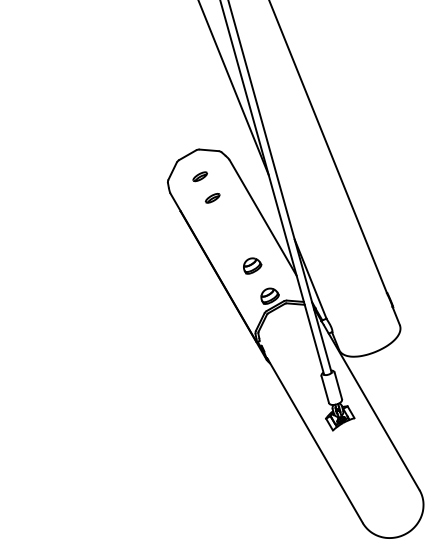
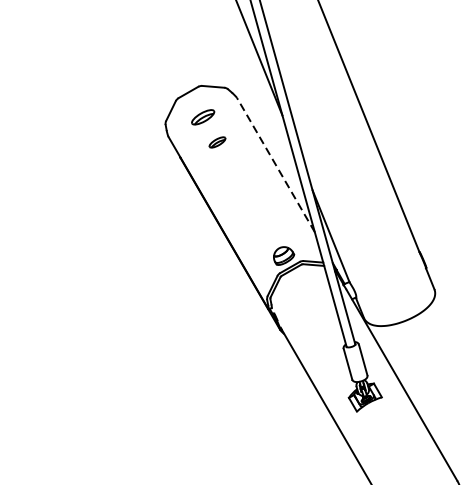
part: (199, 176) -> (202, 117), size x1.4
line: (263, 217) -> (276, 164), solid -> dashed
part: (252, 265) -> (263, 220), removed

